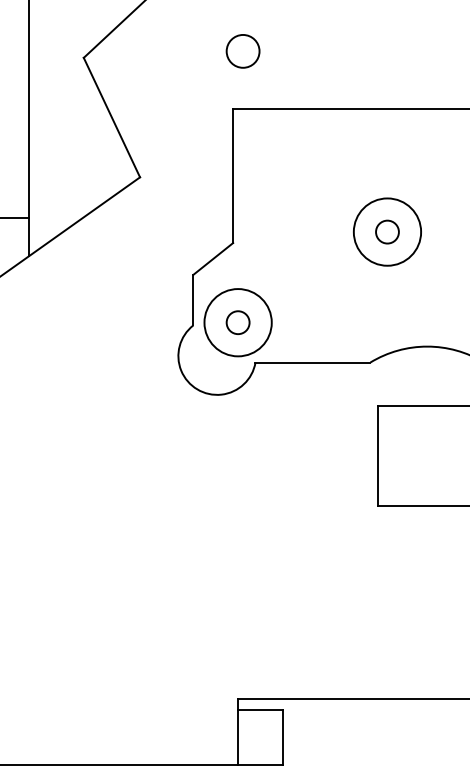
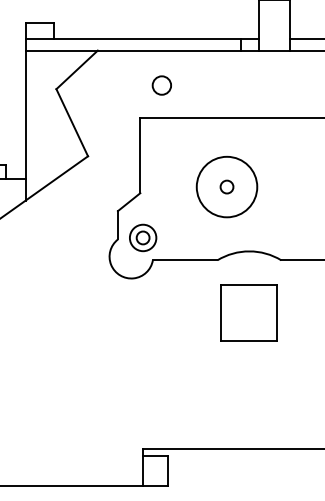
circle: (242, 51) -> (161, 85), moved
circle: (386, 231) -> (226, 186), size x1.6
circle: (238, 321) -> (143, 237), size x0.7

